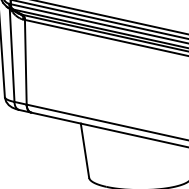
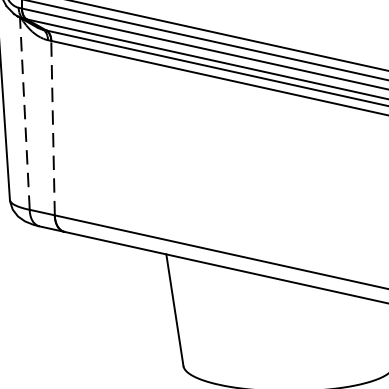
line: (12, 55) -> (25, 114), solid -> dashed
line: (25, 61) -> (52, 126), solid -> dashed

